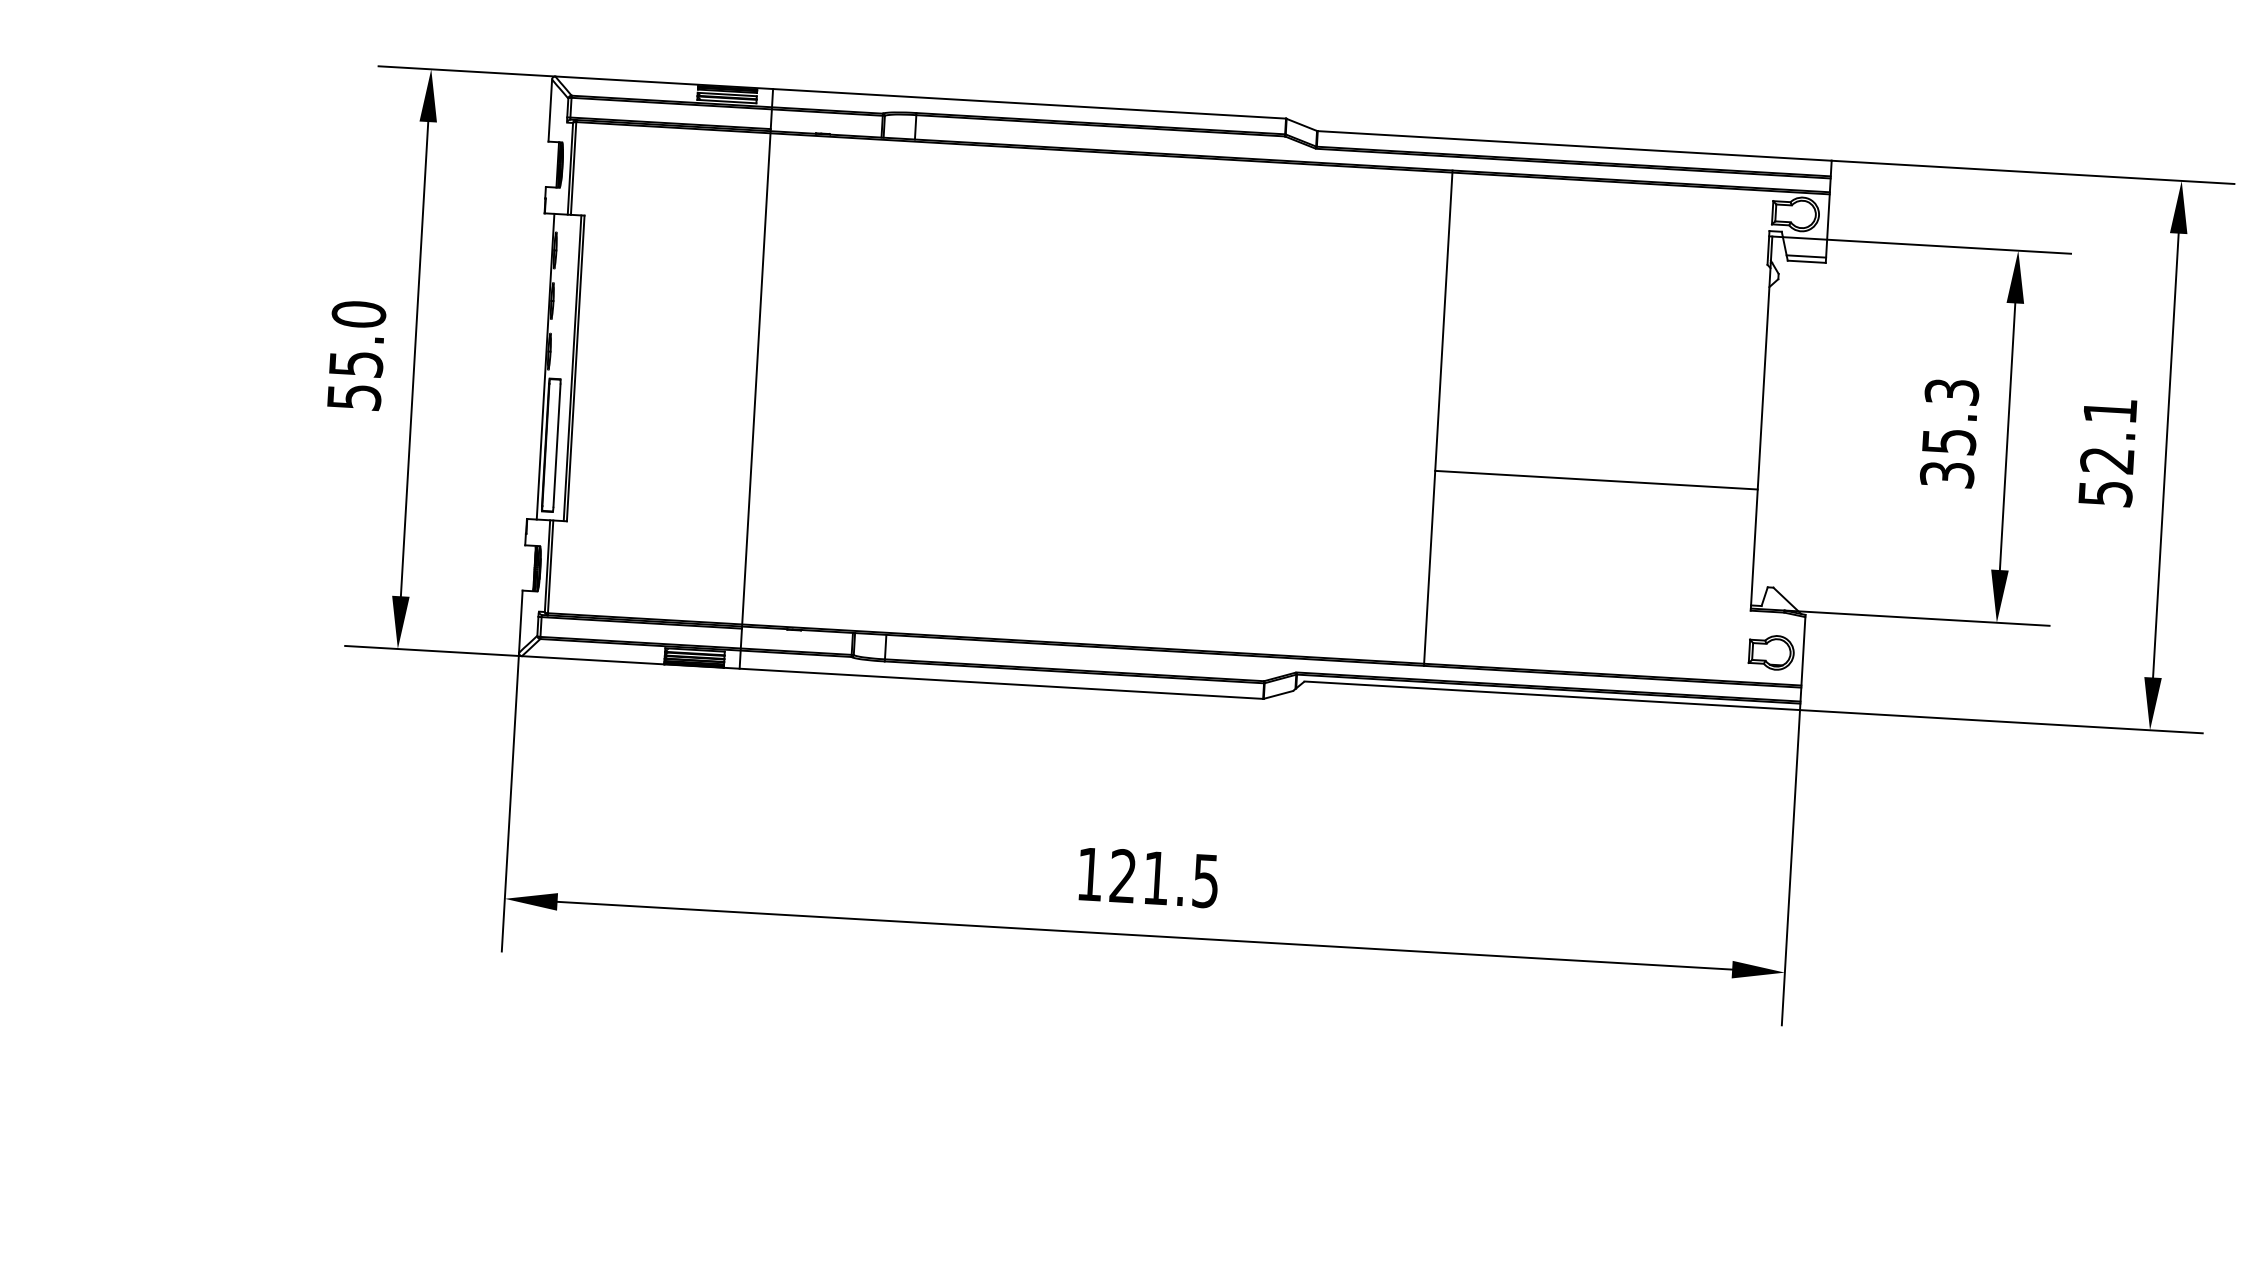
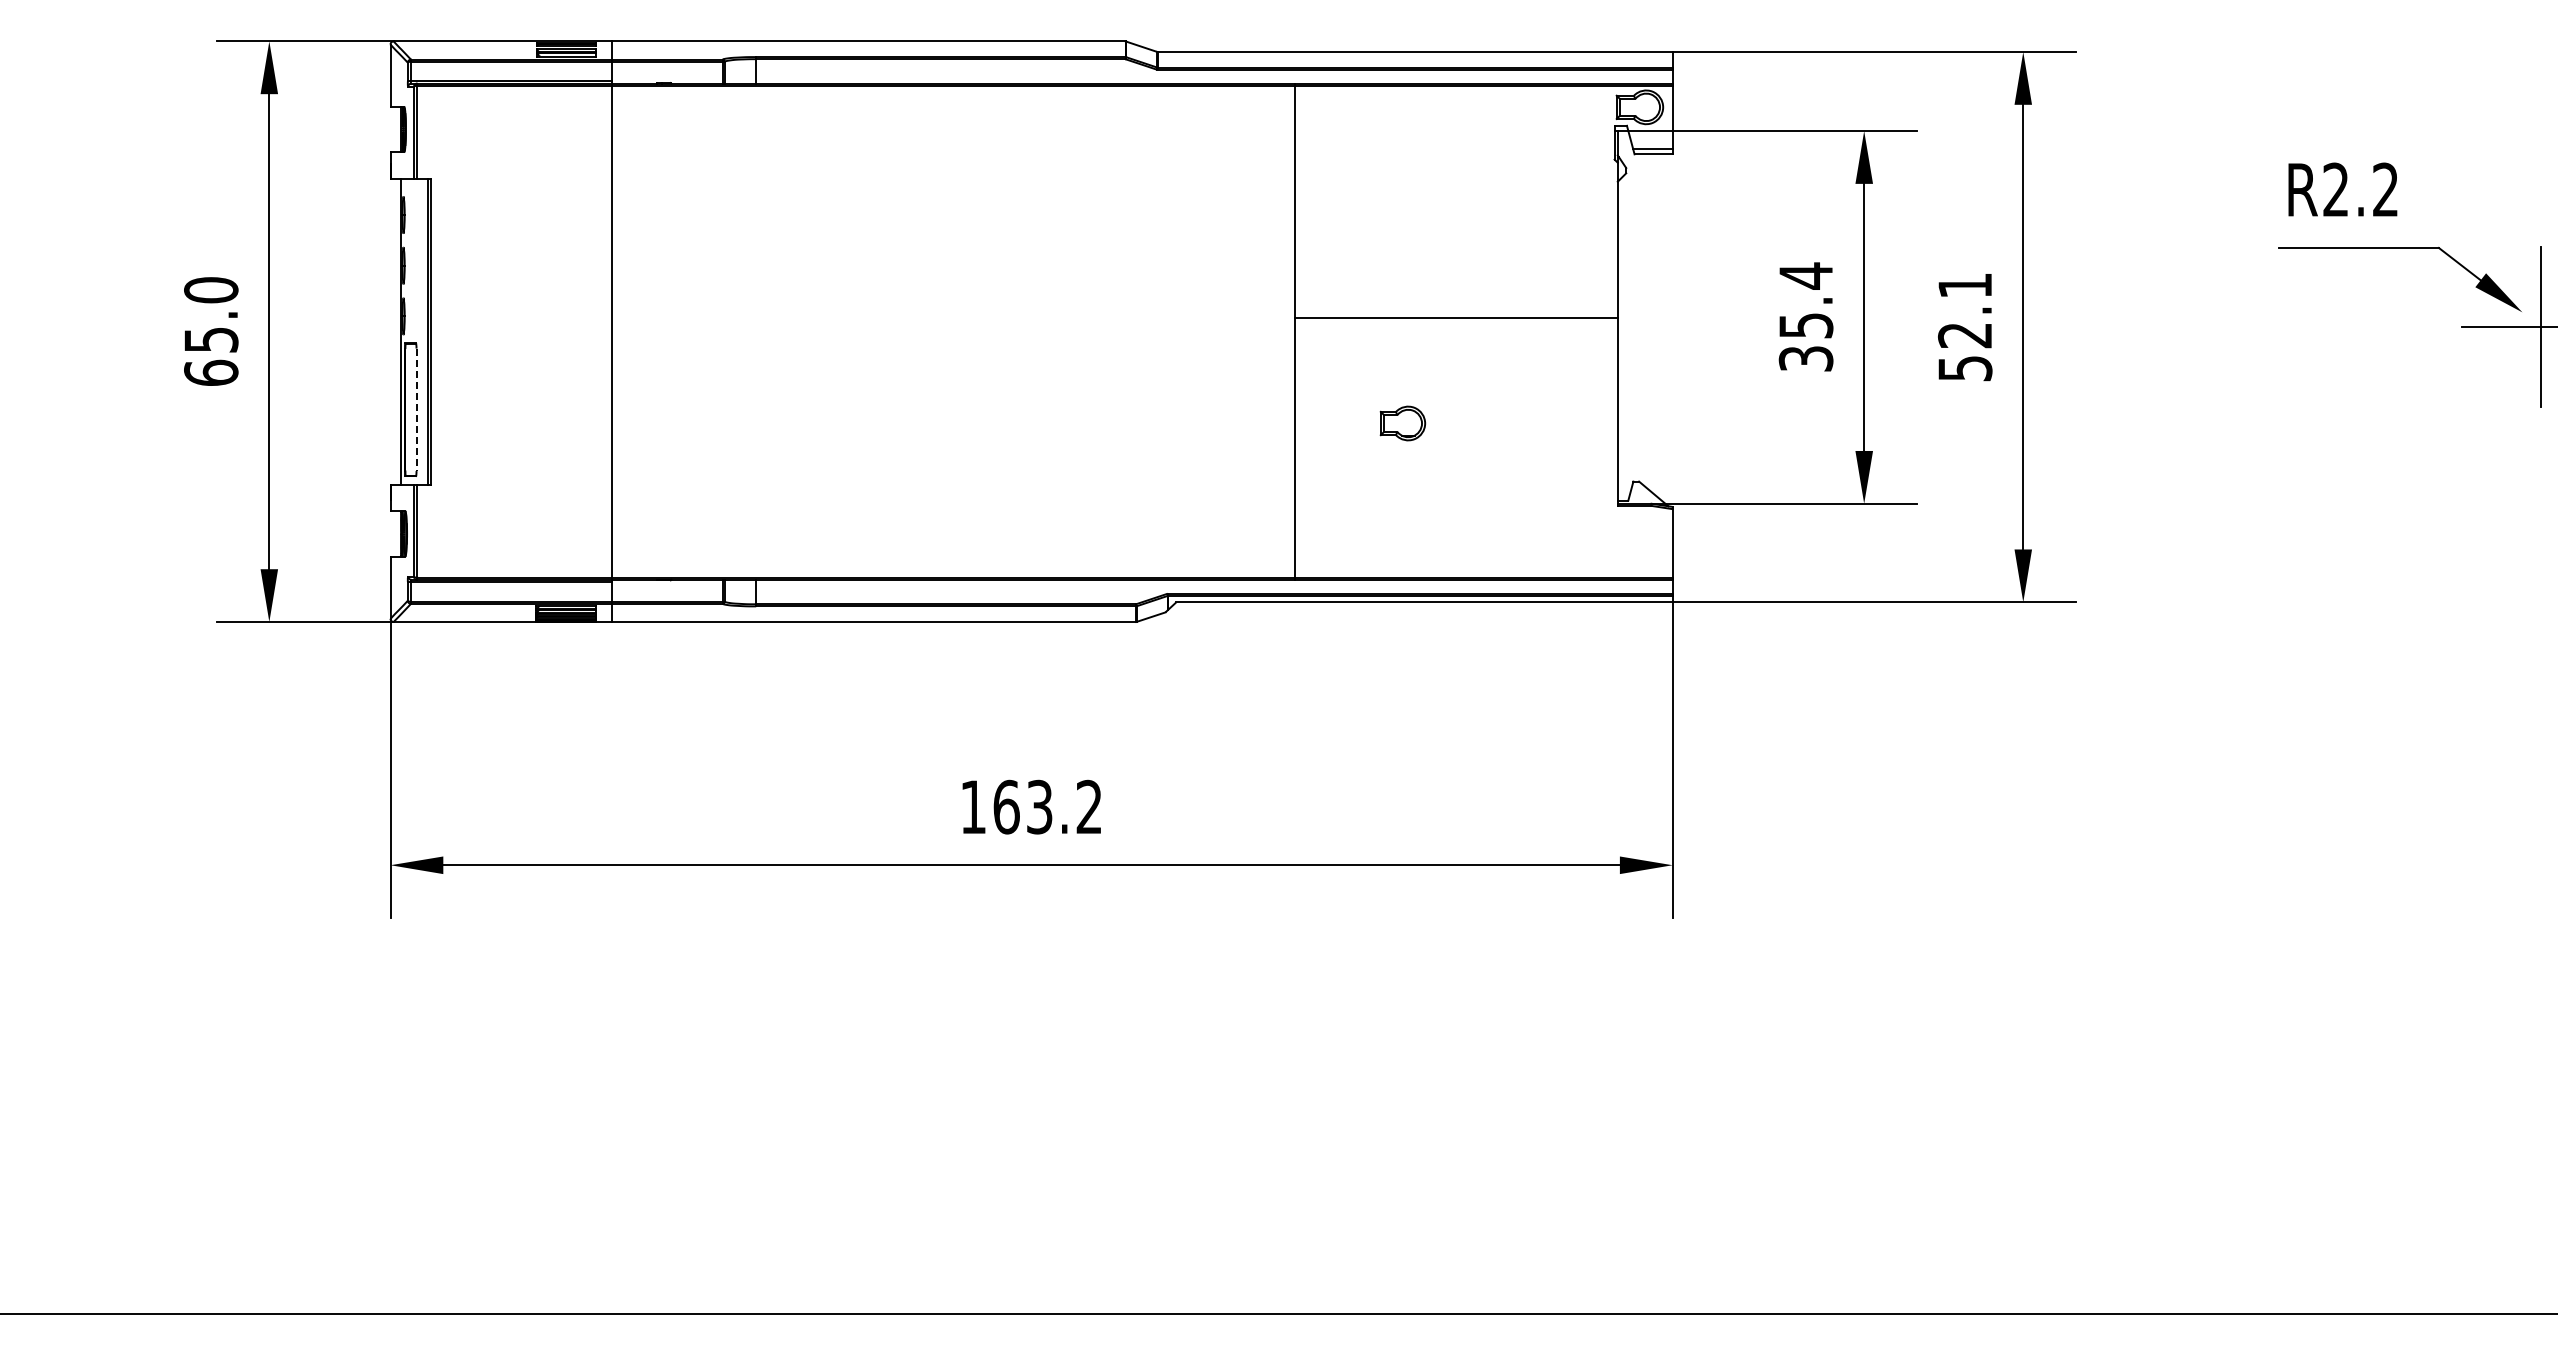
text: (1951, 391) -> (1805, 275), 35.3 -> 35.4
text: (354, 396) -> (211, 372), 55.0 -> 65.0
line: (556, 446) -> (416, 410), solid -> dashed
line: (1595, 480) -> (1455, 318), moved
part: (1771, 652) -> (1402, 423), moved
text: (1164, 877) -> (1047, 806), 121.5 -> 163.2

